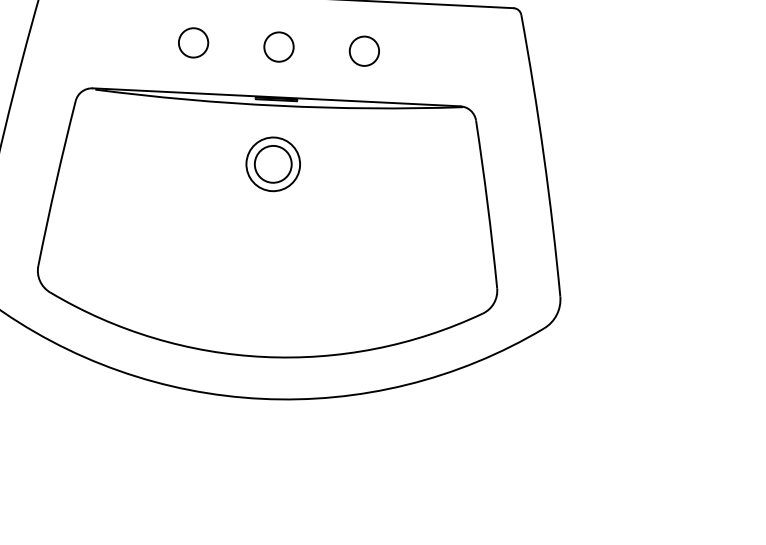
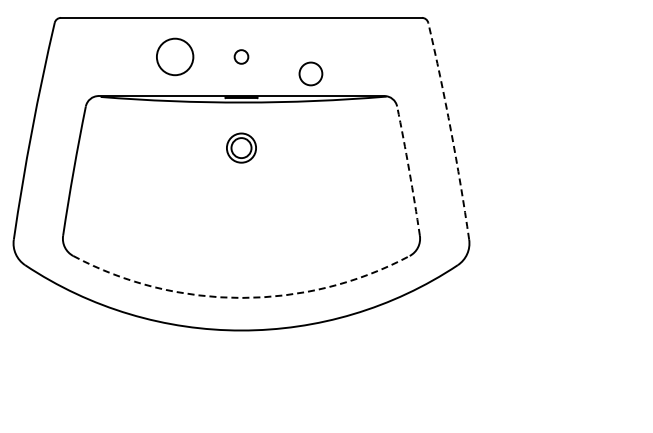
circle: (192, 42) -> (174, 56), size x1.6
circle: (279, 46) -> (241, 56), size x0.6
circle: (363, 50) -> (310, 73), moved
arc: (544, 154) -> (451, 130), solid -> dashed
part: (273, 163) -> (241, 147), size x0.7
arc: (487, 204) -> (409, 171), solid -> dashed
arc: (263, 356) -> (241, 297), solid -> dashed

